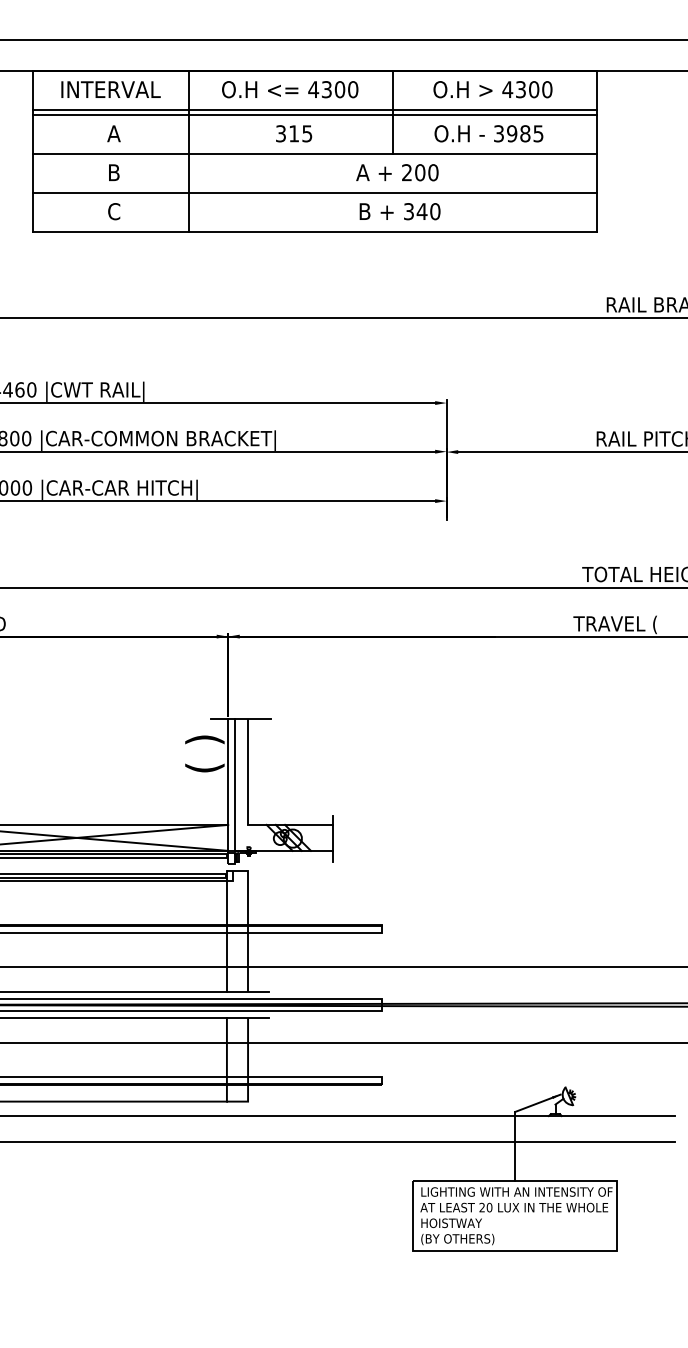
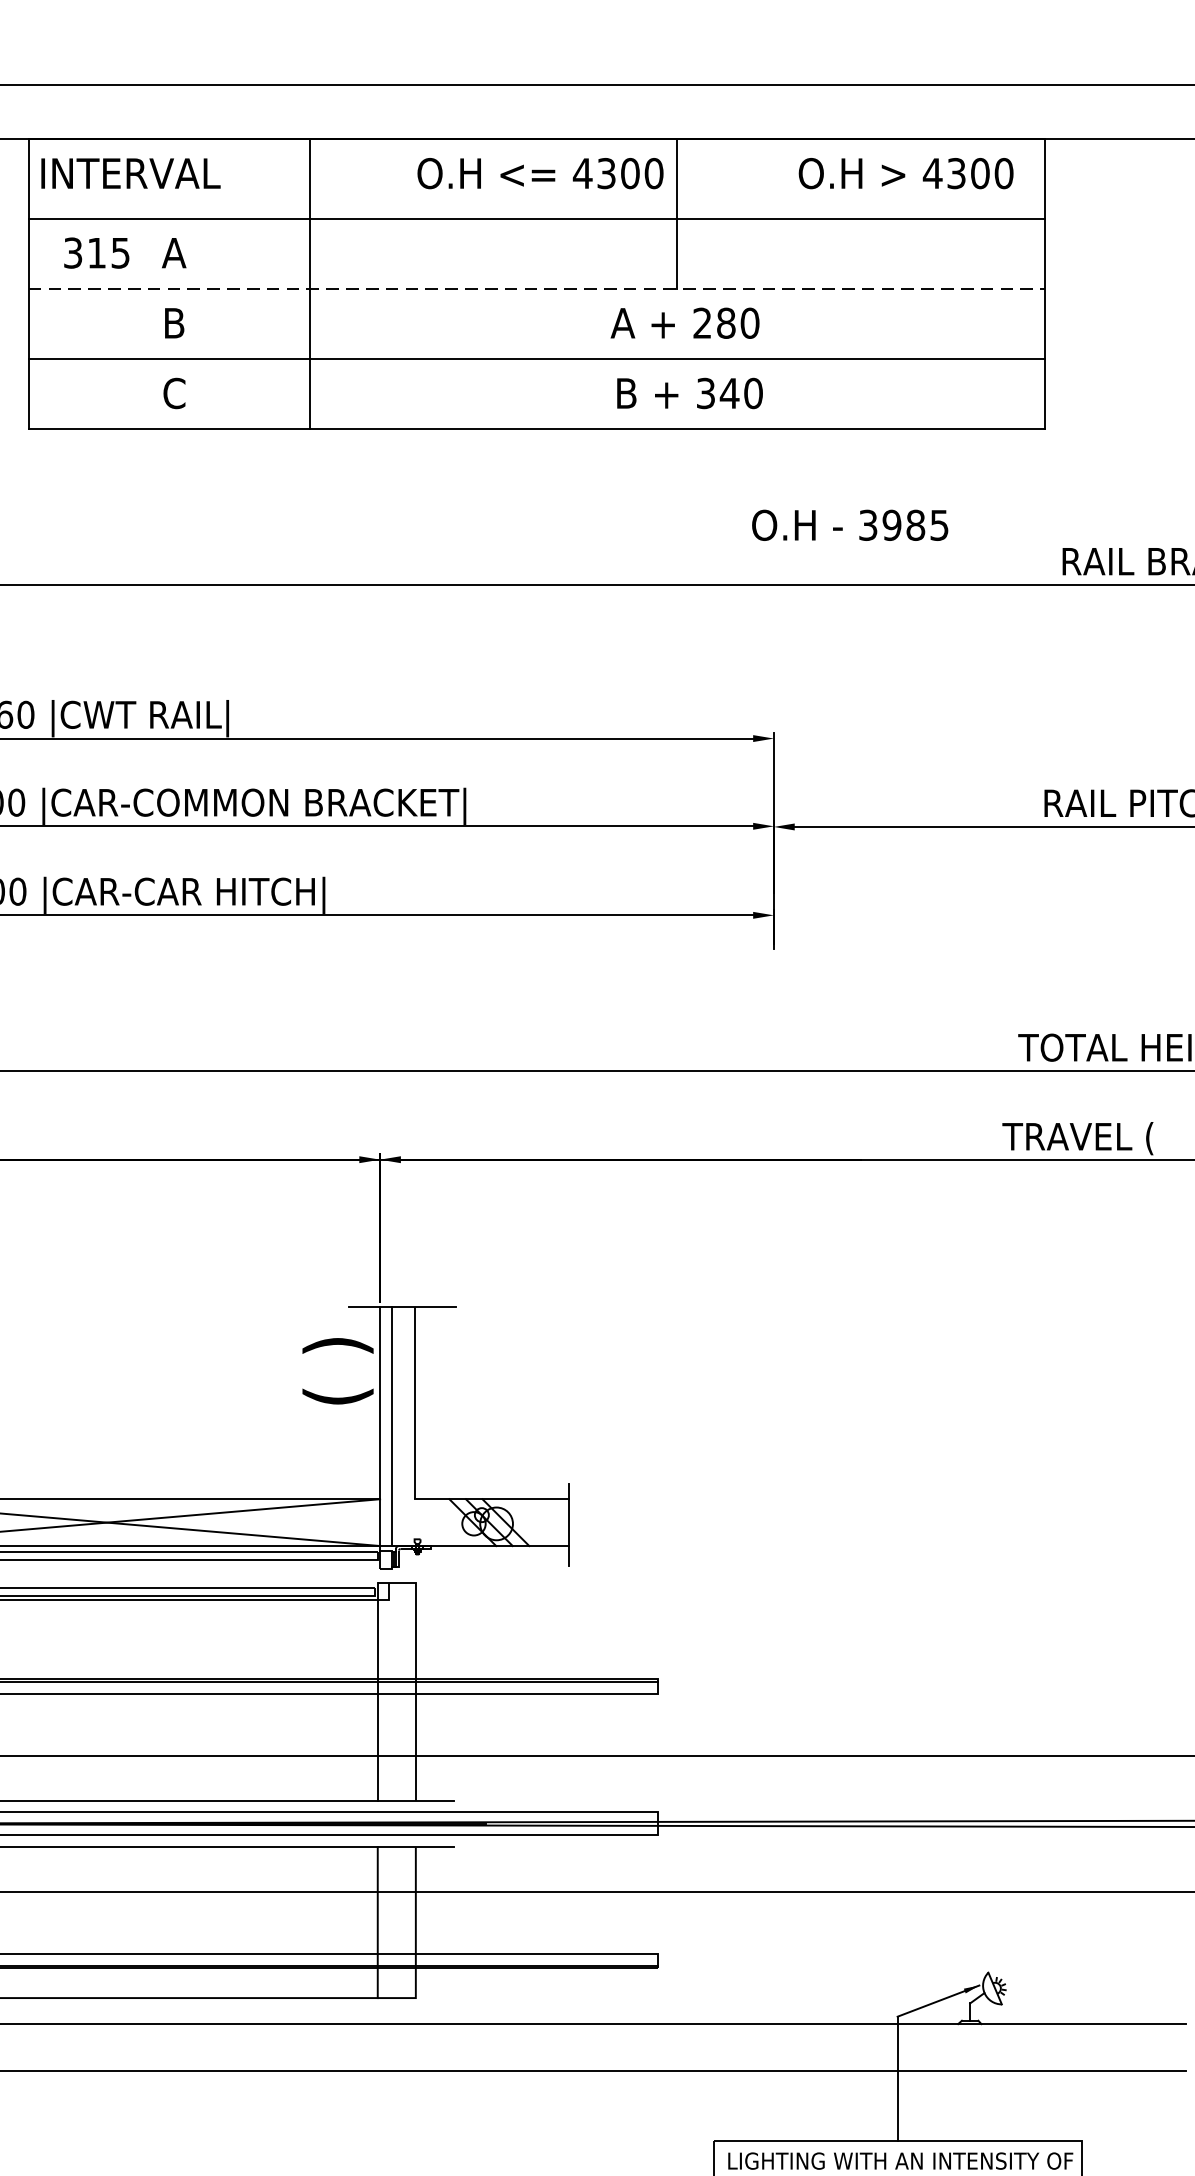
text: (110, 89) -> (129, 173), moved
text: (290, 89) -> (541, 173), moved
text: (492, 89) -> (905, 173), moved
line: (315, 109) -> (537, 209), removed
text: (294, 133) -> (97, 252), moved
text: (488, 133) -> (849, 524), moved
line: (315, 153) -> (537, 288), solid -> dashed
text: (420, 172) -> (726, 322), 200 -> 280

